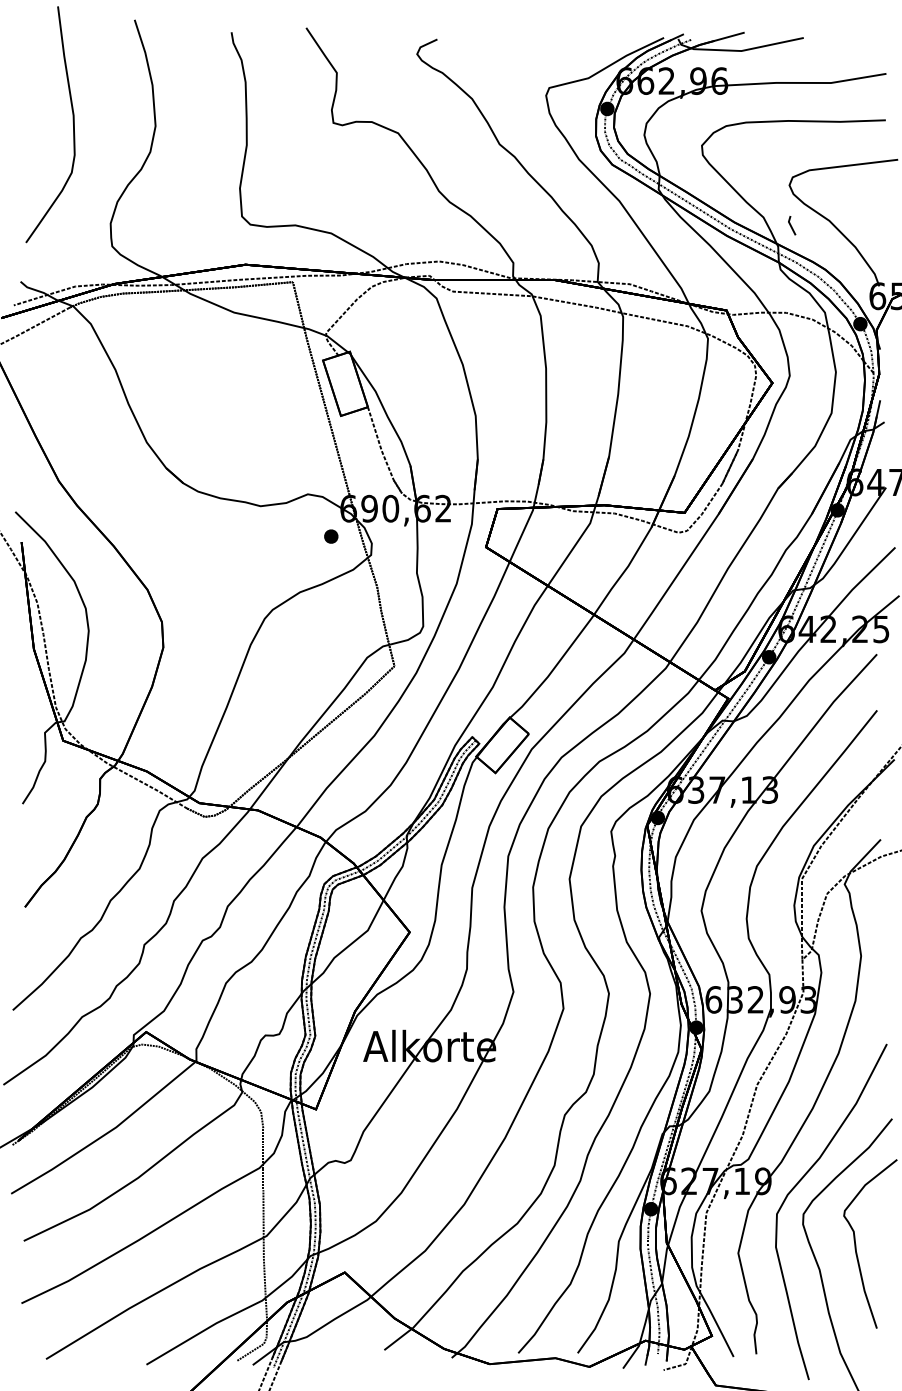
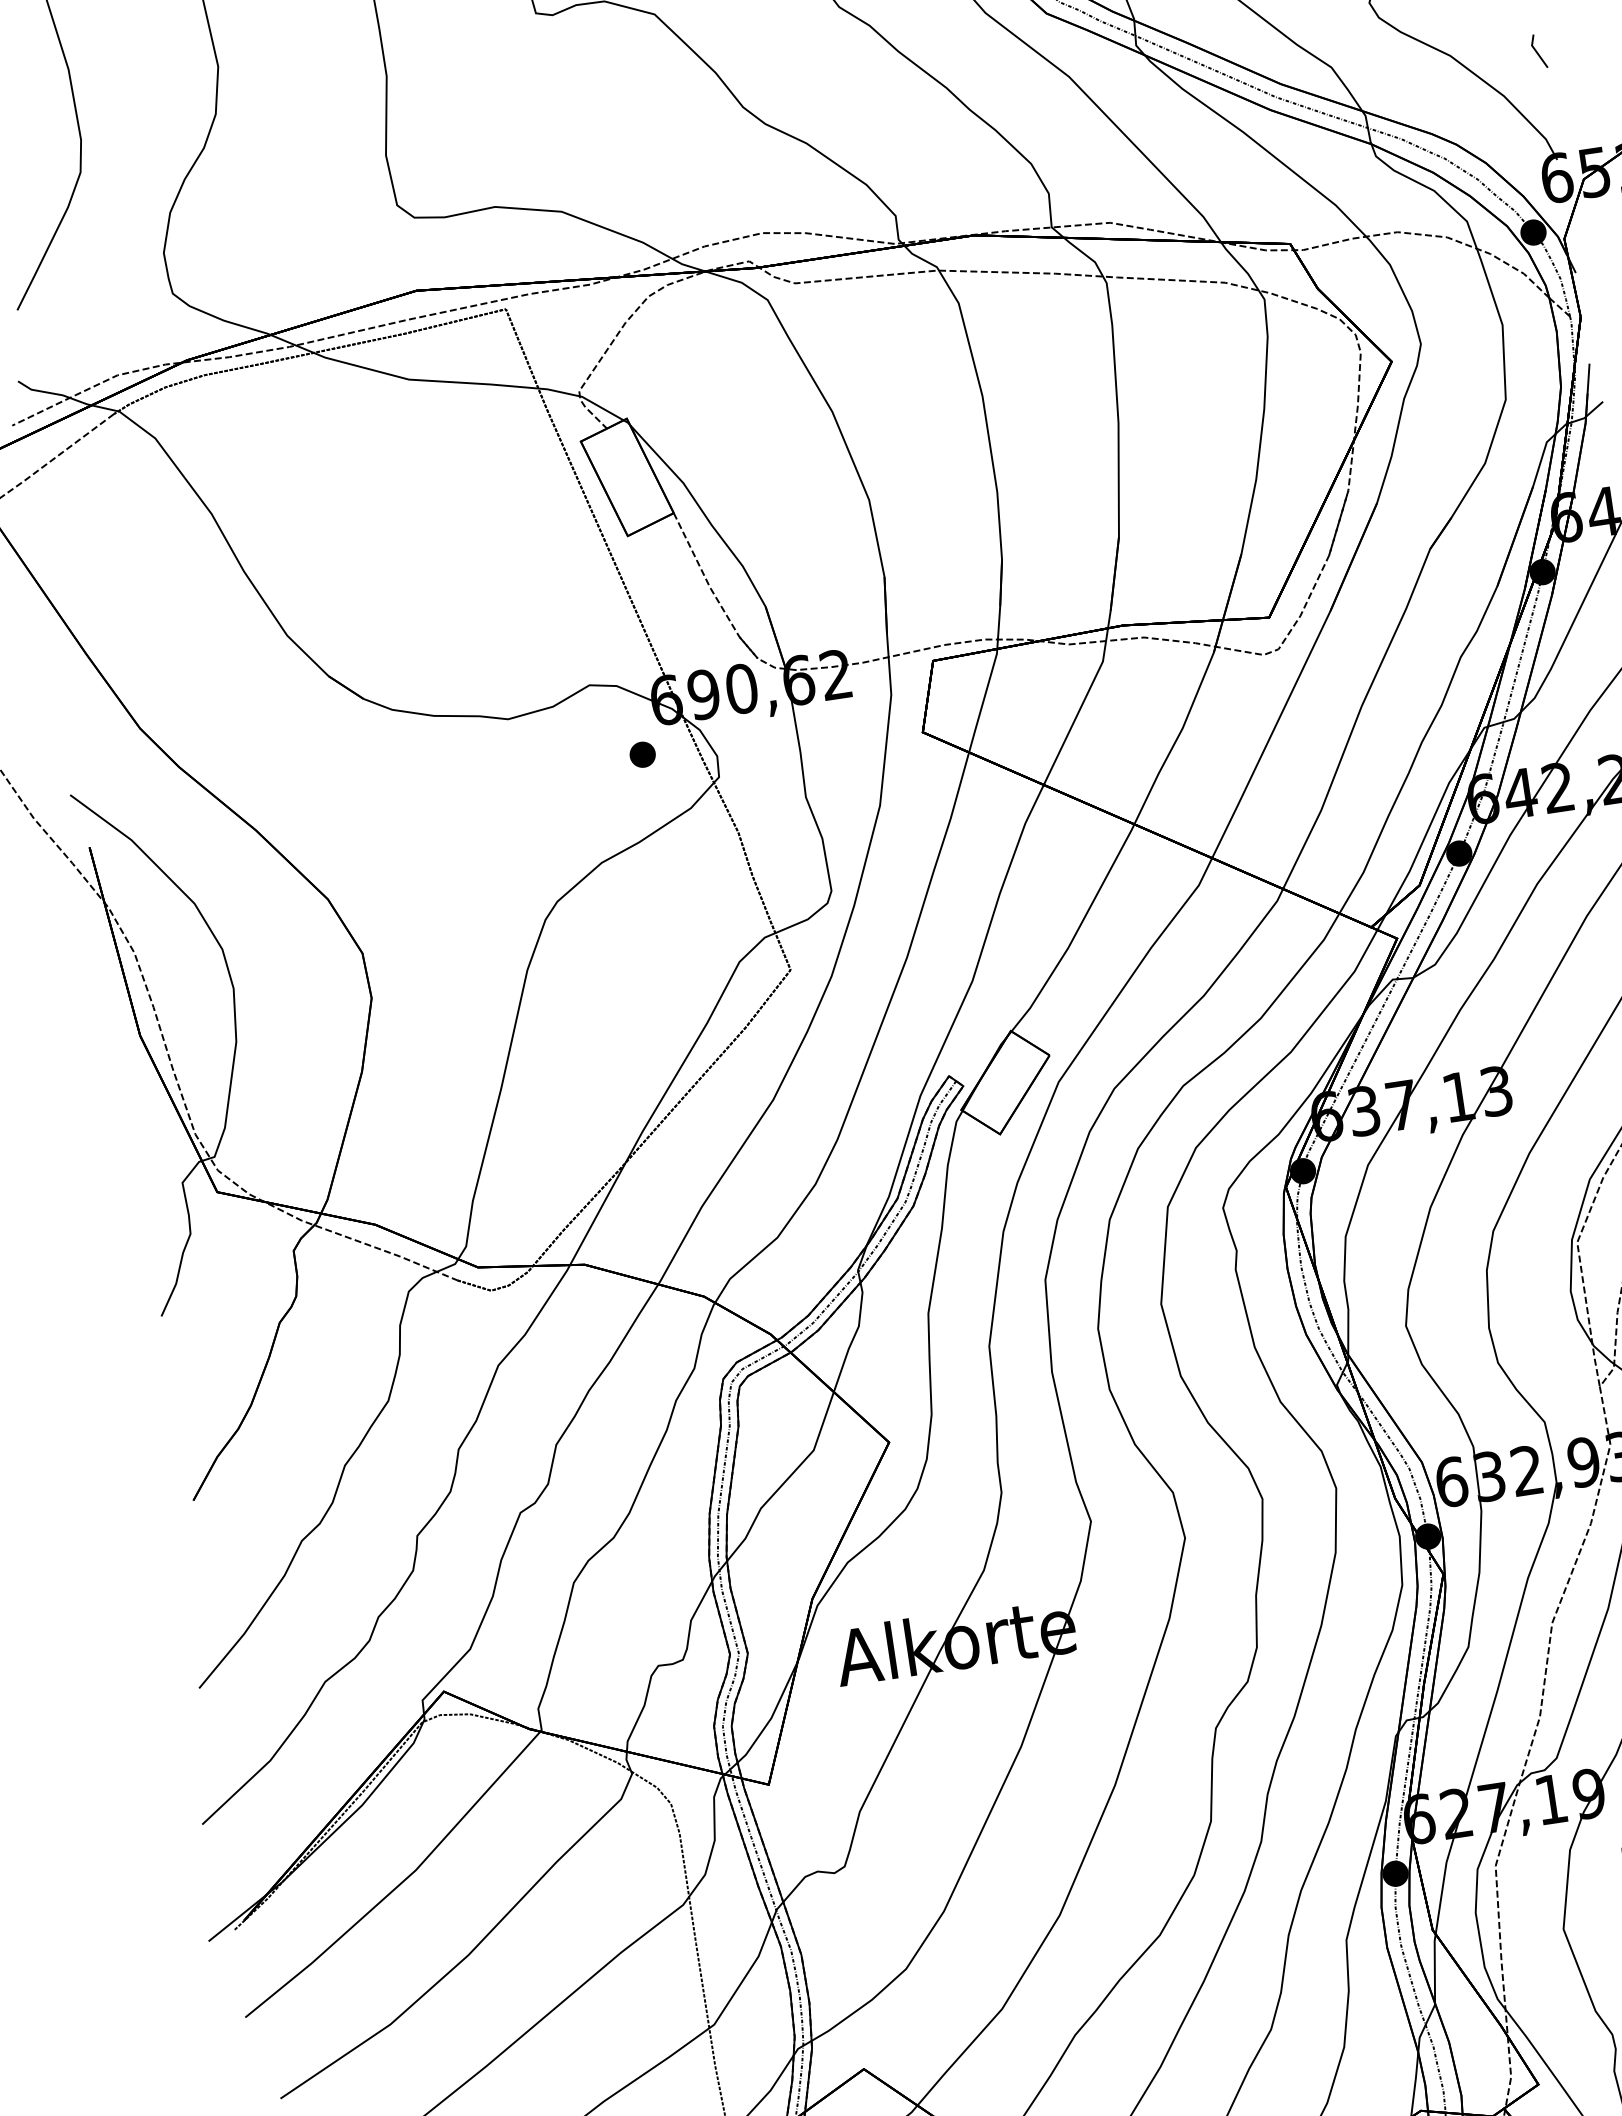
part: (792, 225) -> (1539, 51), moved

